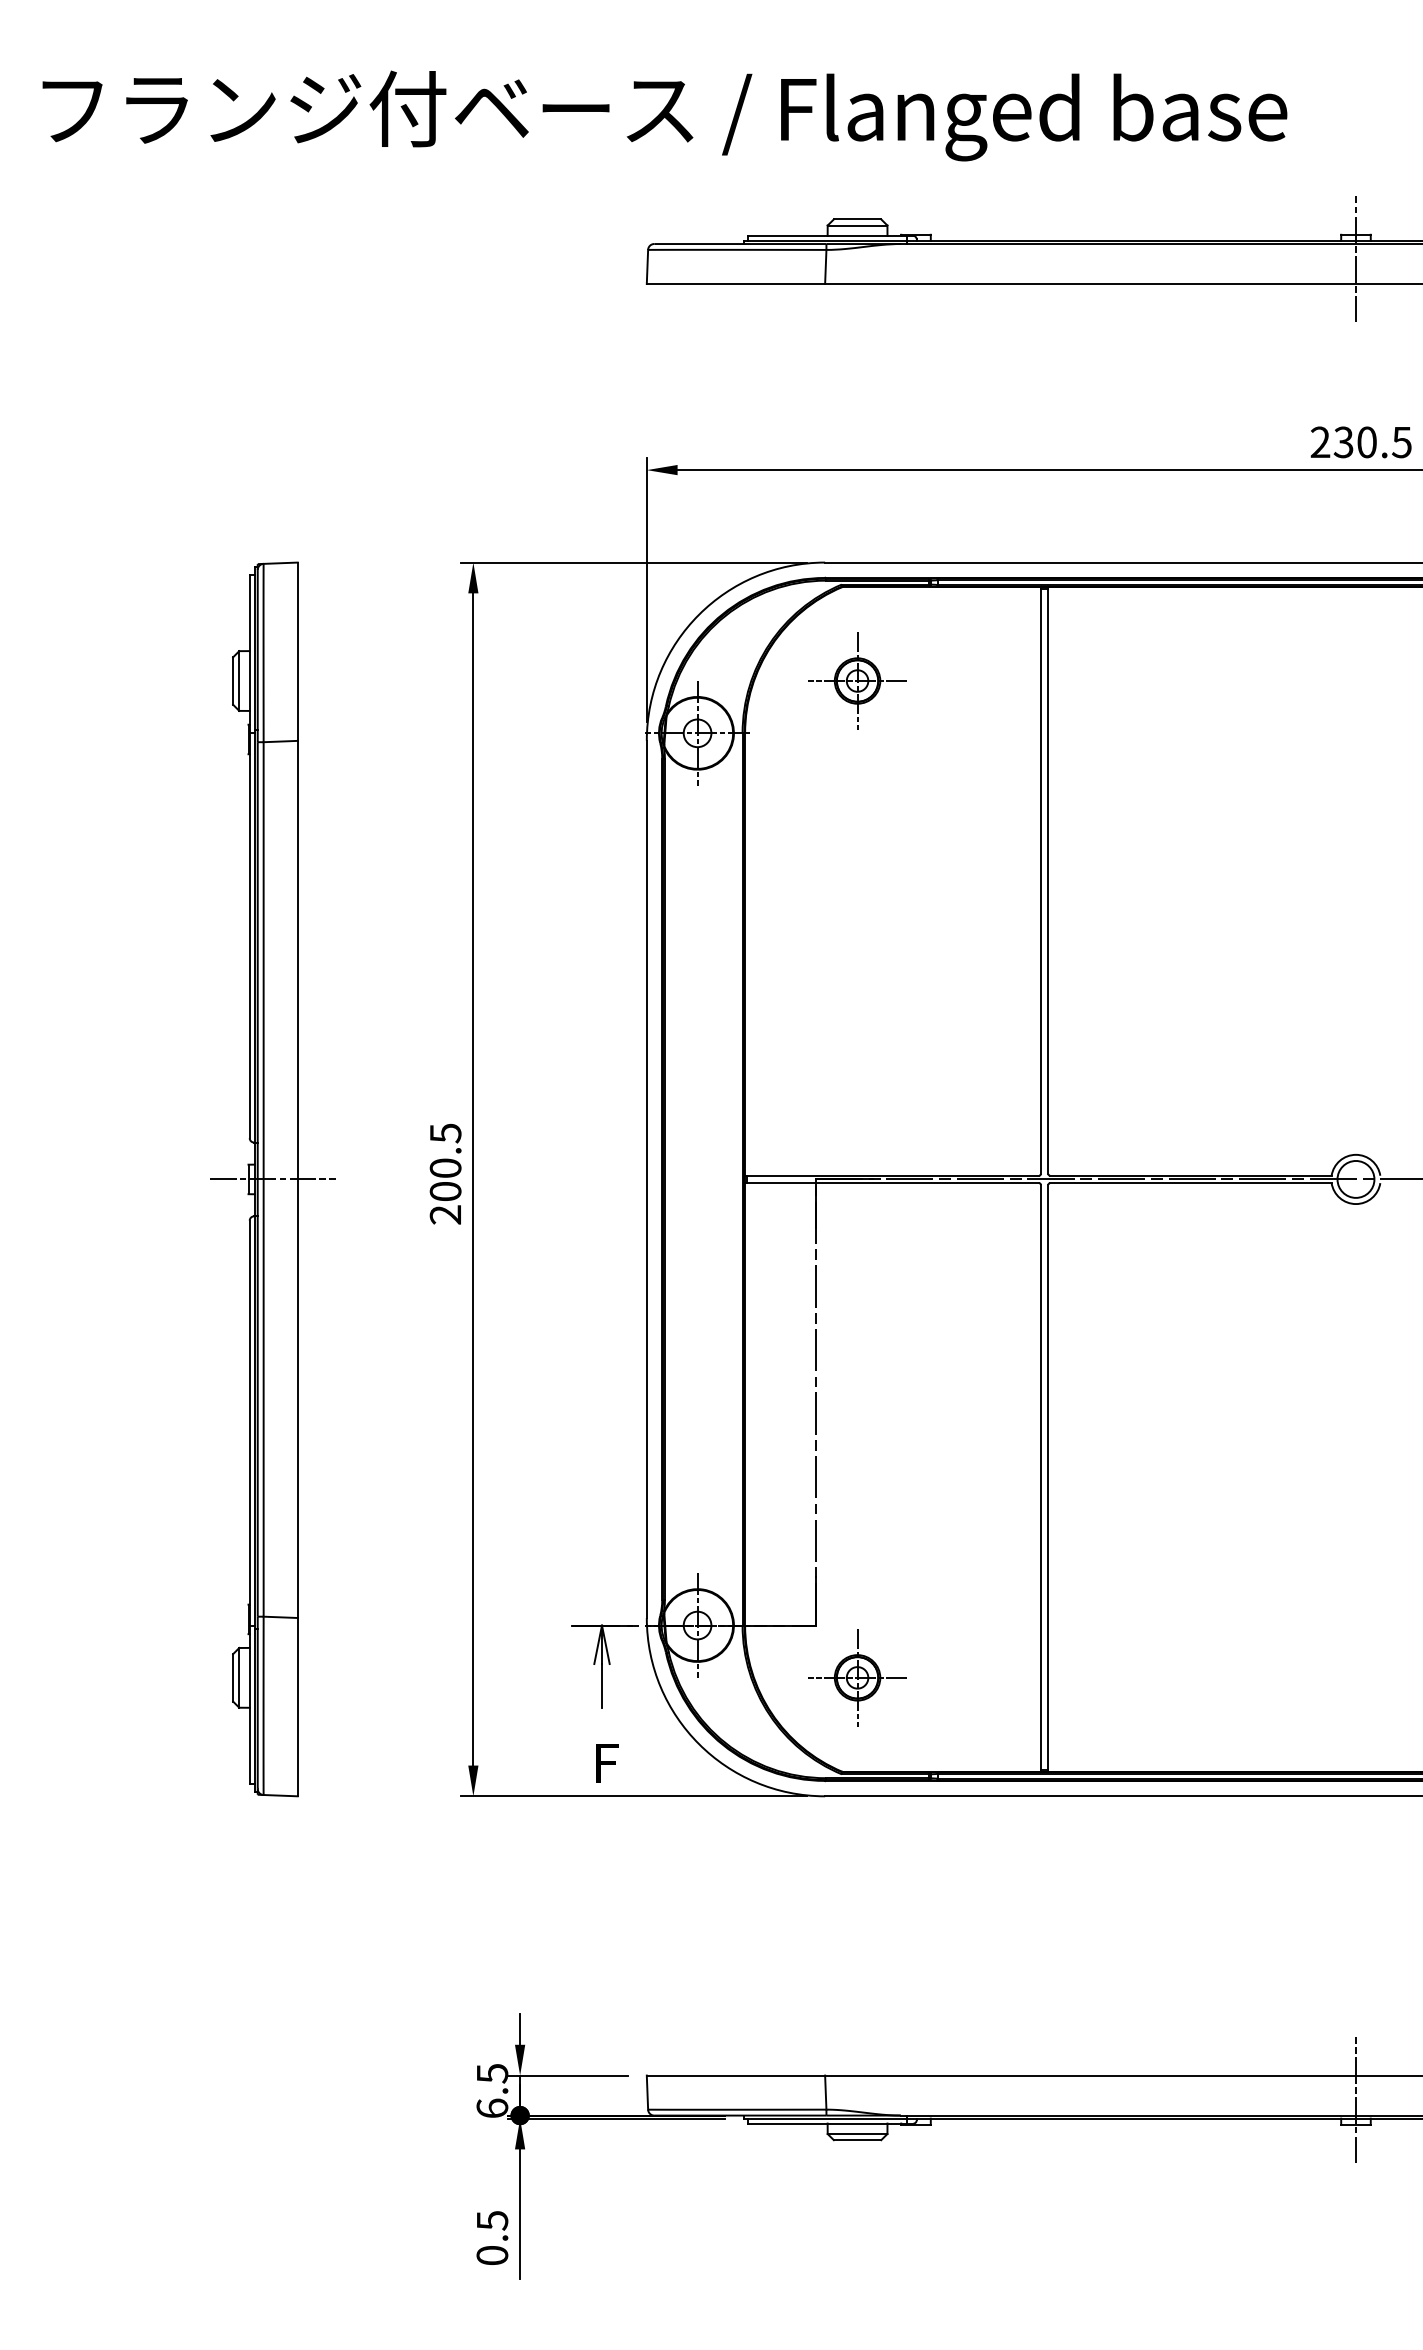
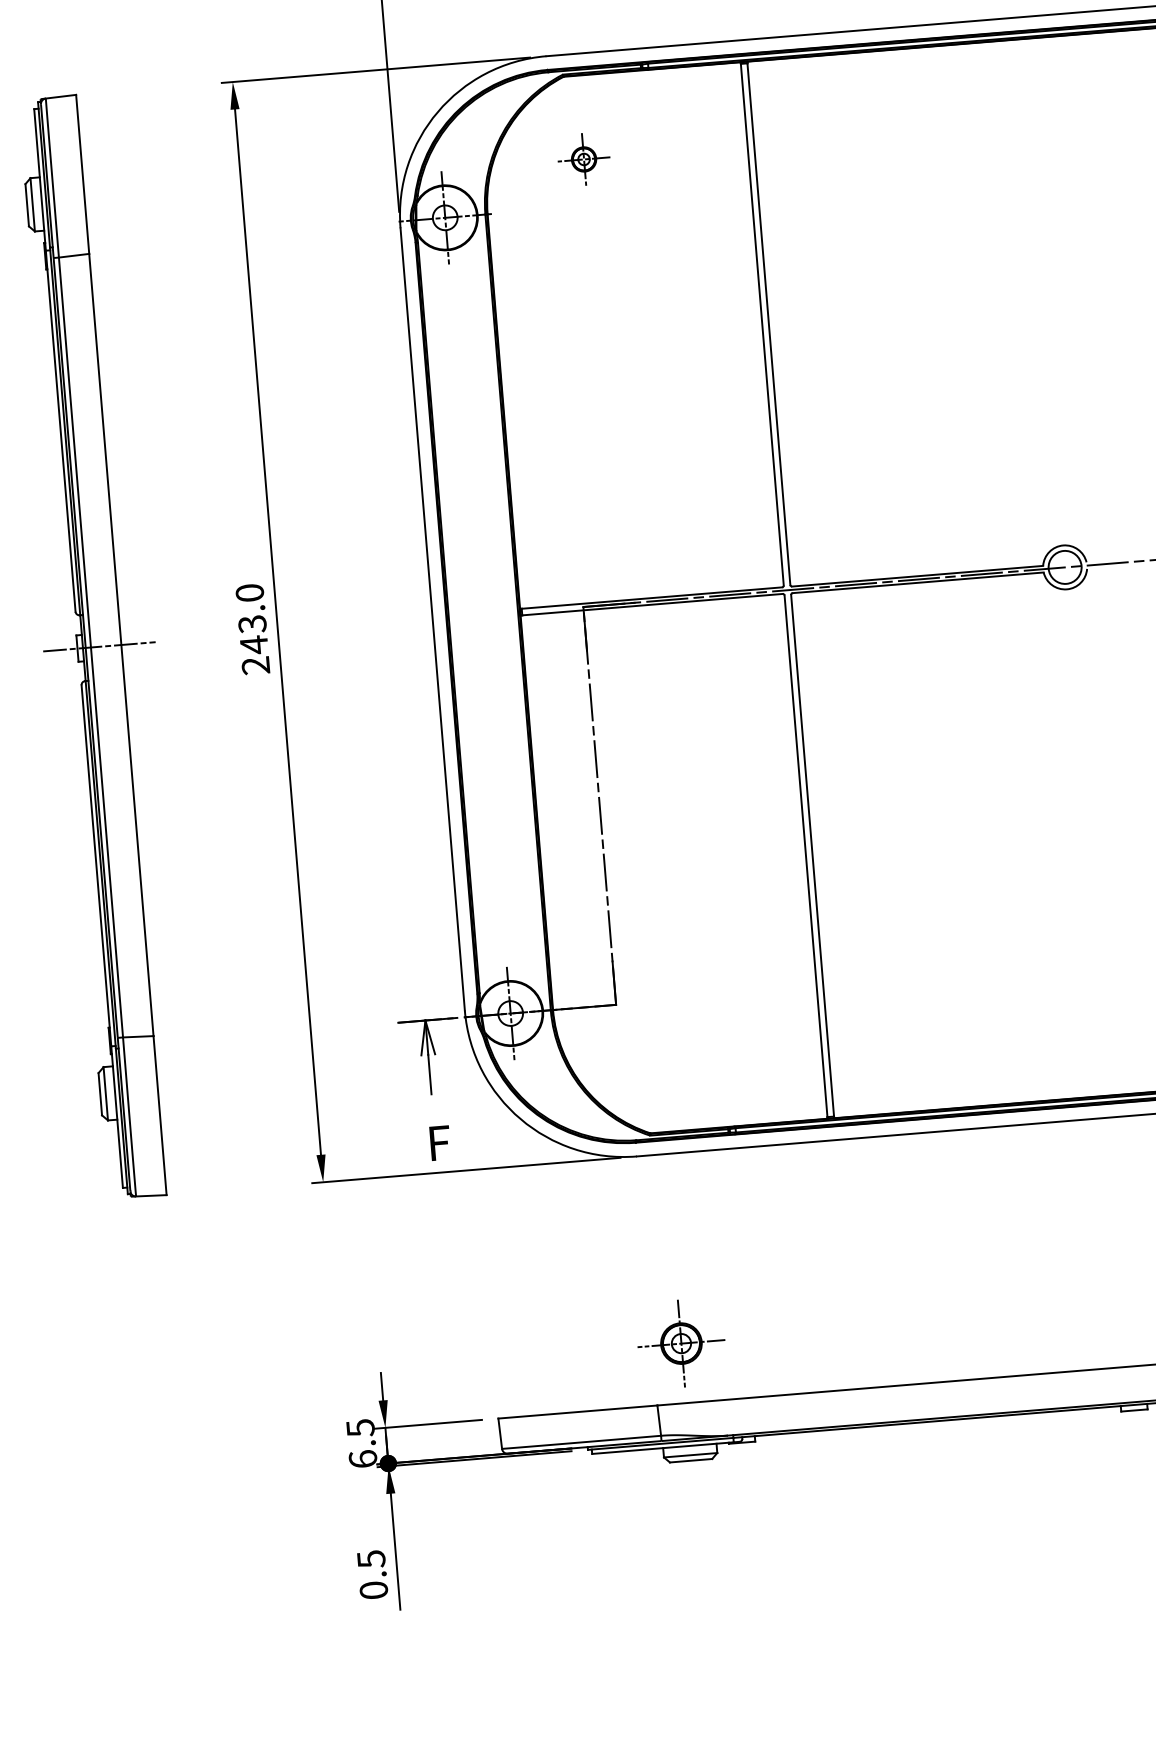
part: (857, 680) -> (584, 159), size x0.6
text: (445, 1162) -> (251, 619), 200.5 -> 243.0
part: (857, 1677) -> (681, 1343), moved
line: (1355, 2100) -> (1132, 1388), removed

